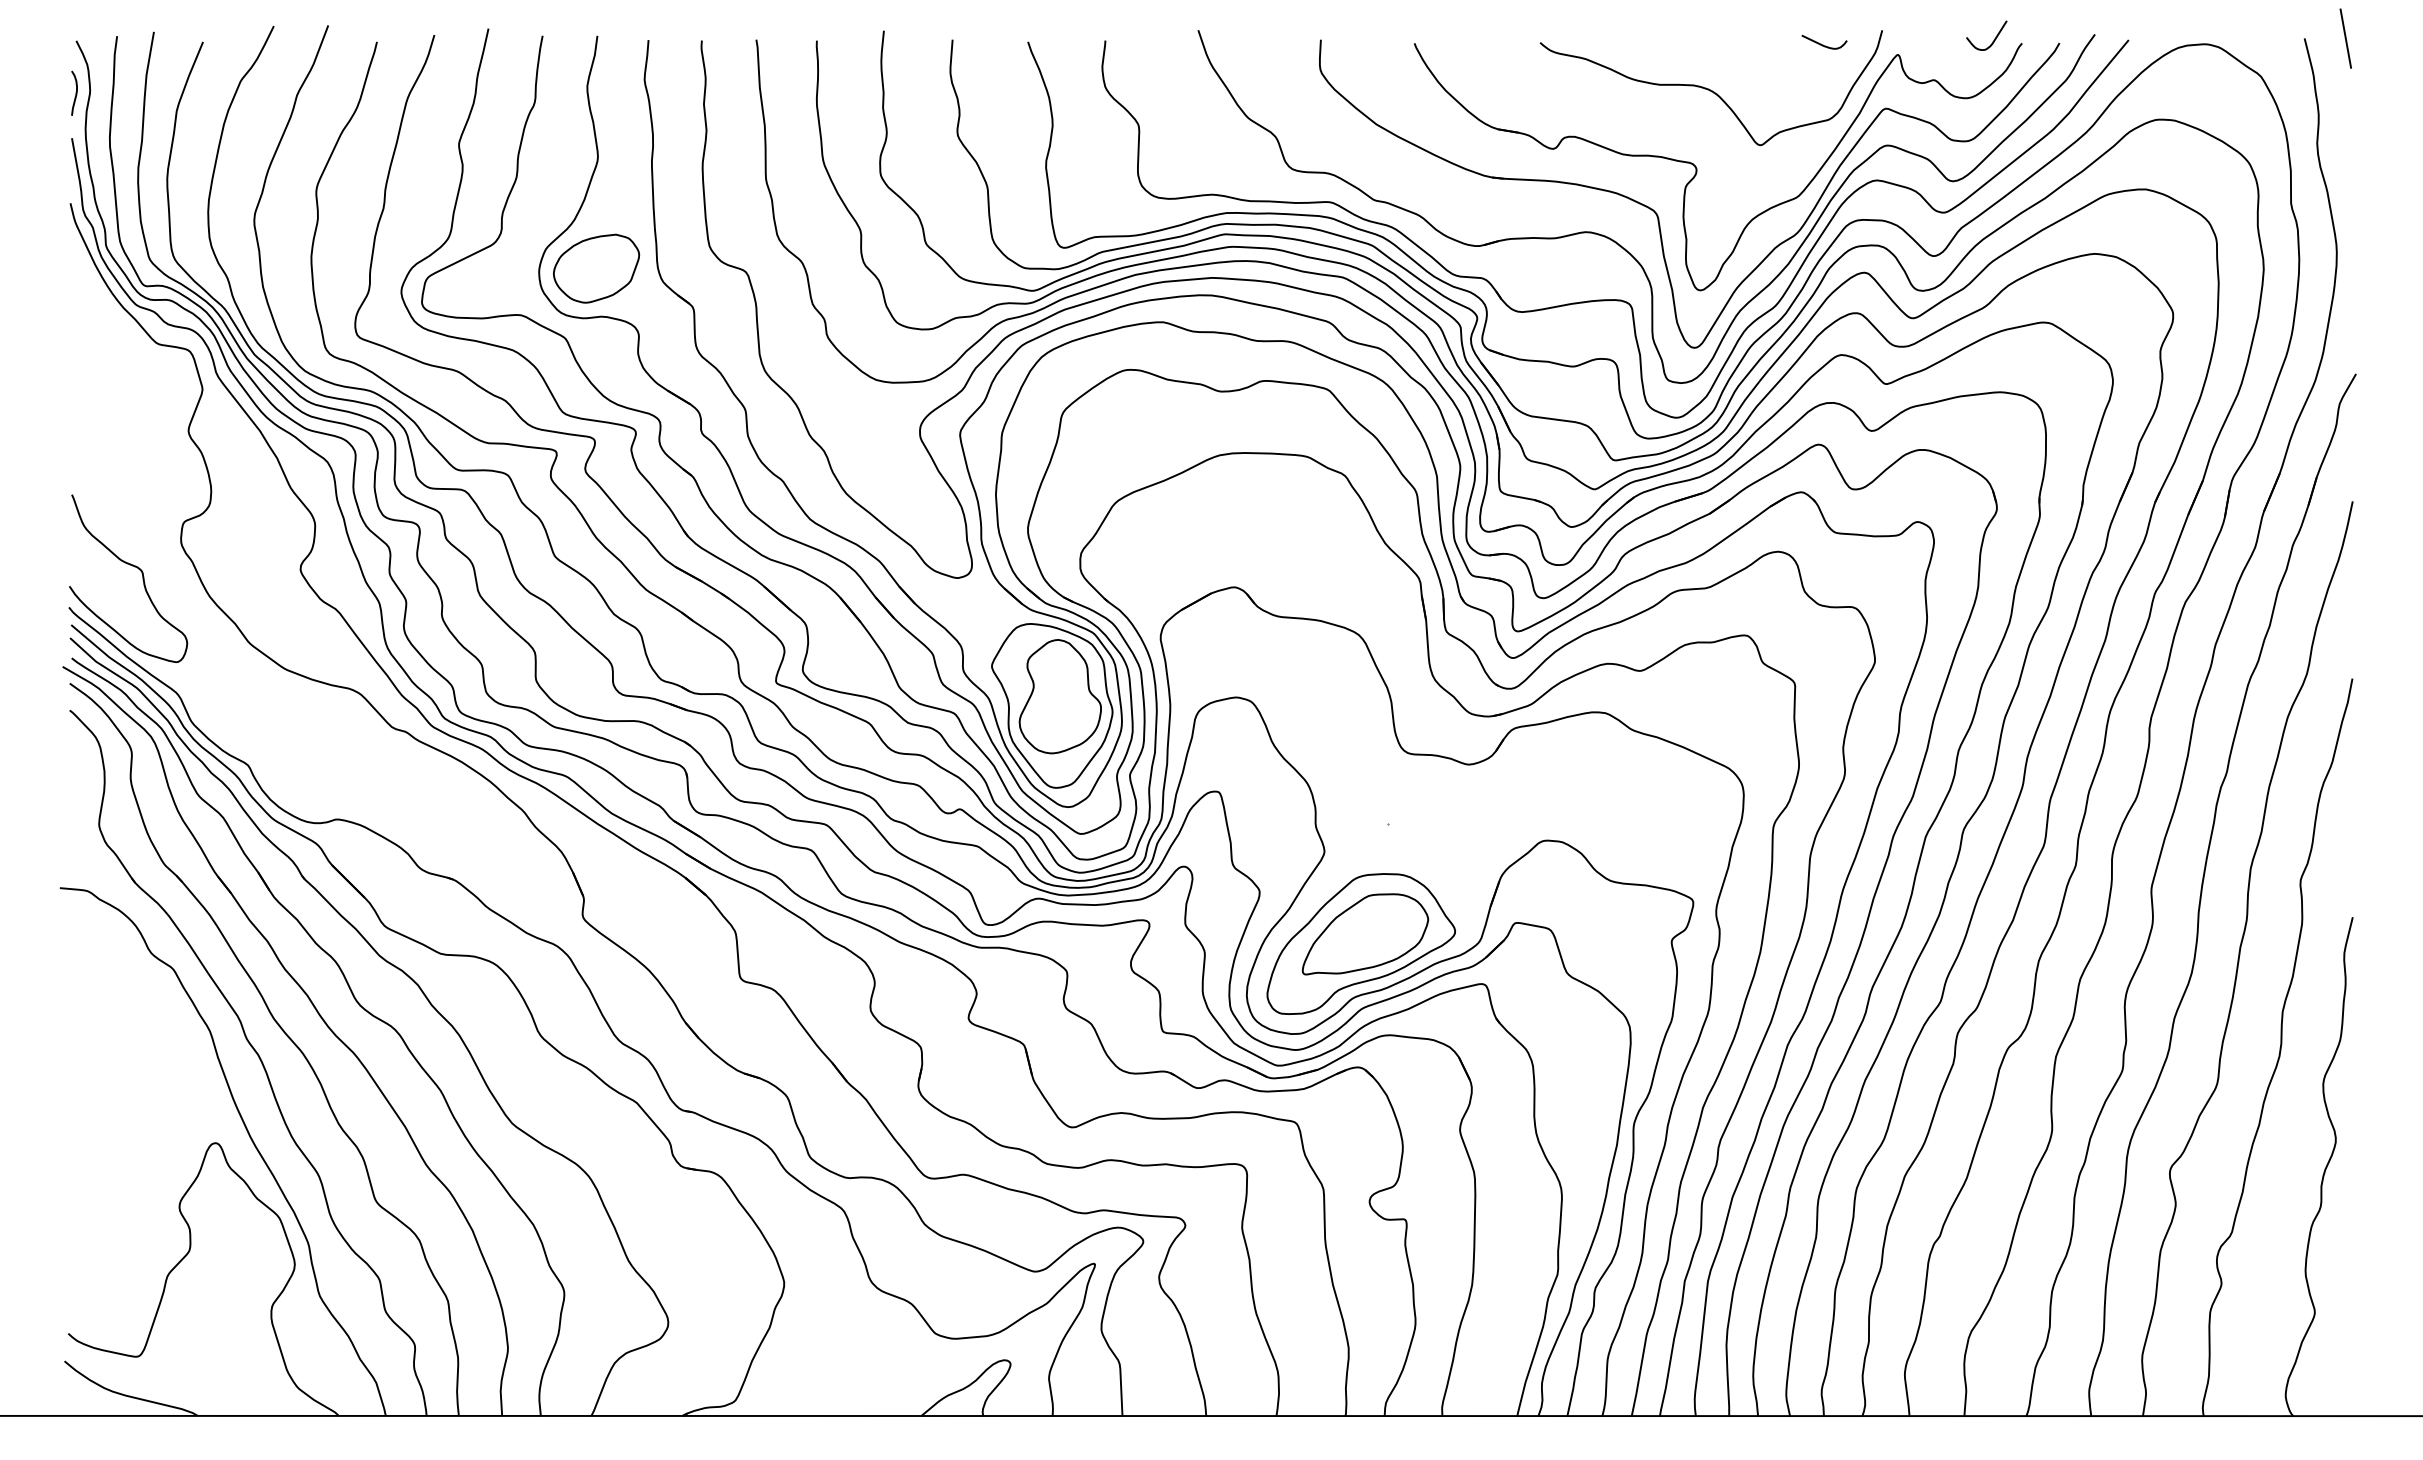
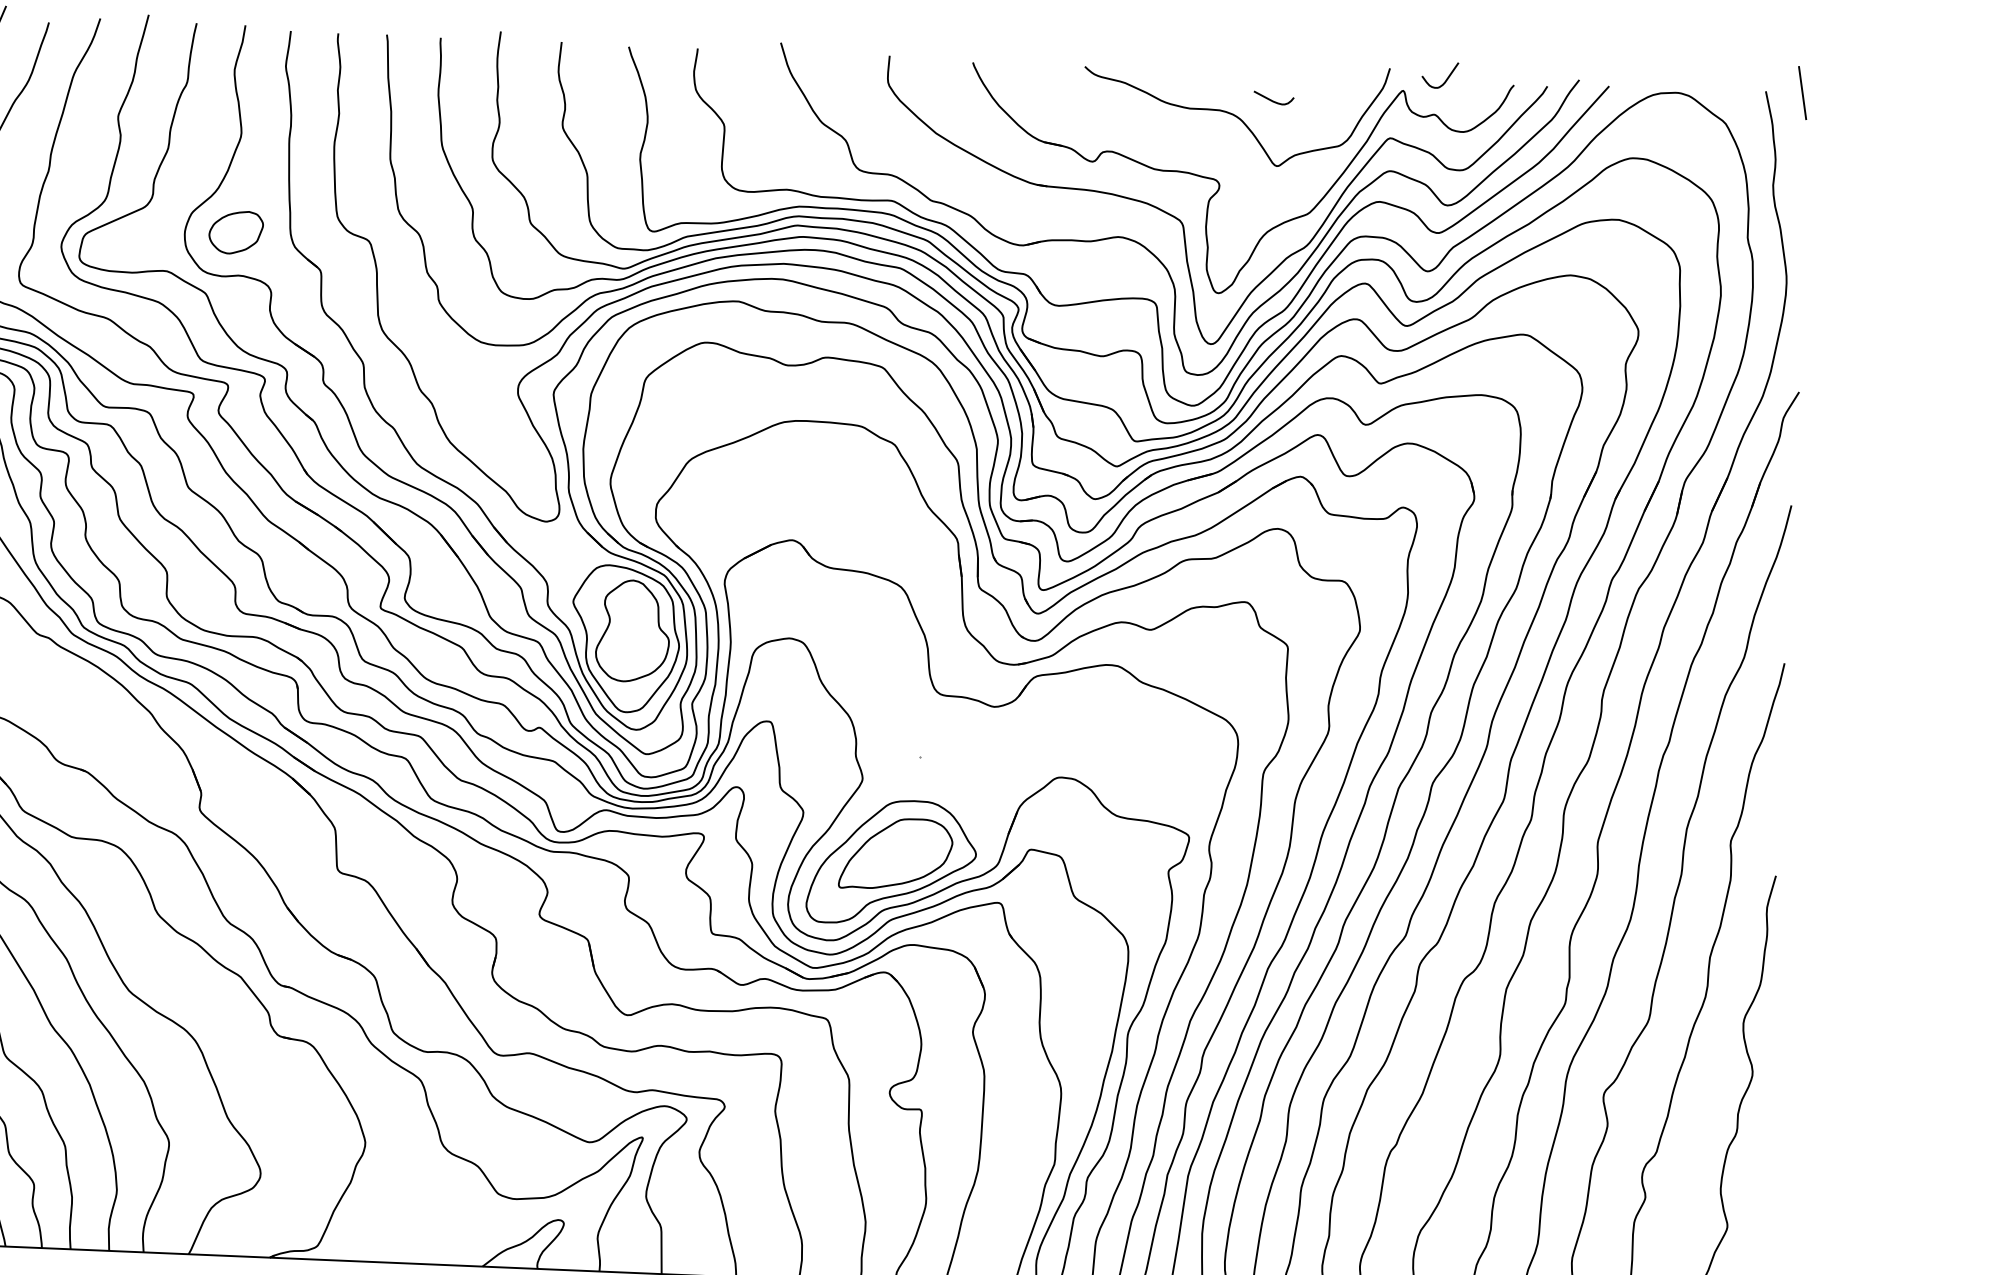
curve: (1992, 41) -> (1445, 80), moved
curve: (1823, 44) -> (1272, 100), moved
part: (596, 268) -> (236, 232), size x0.7

